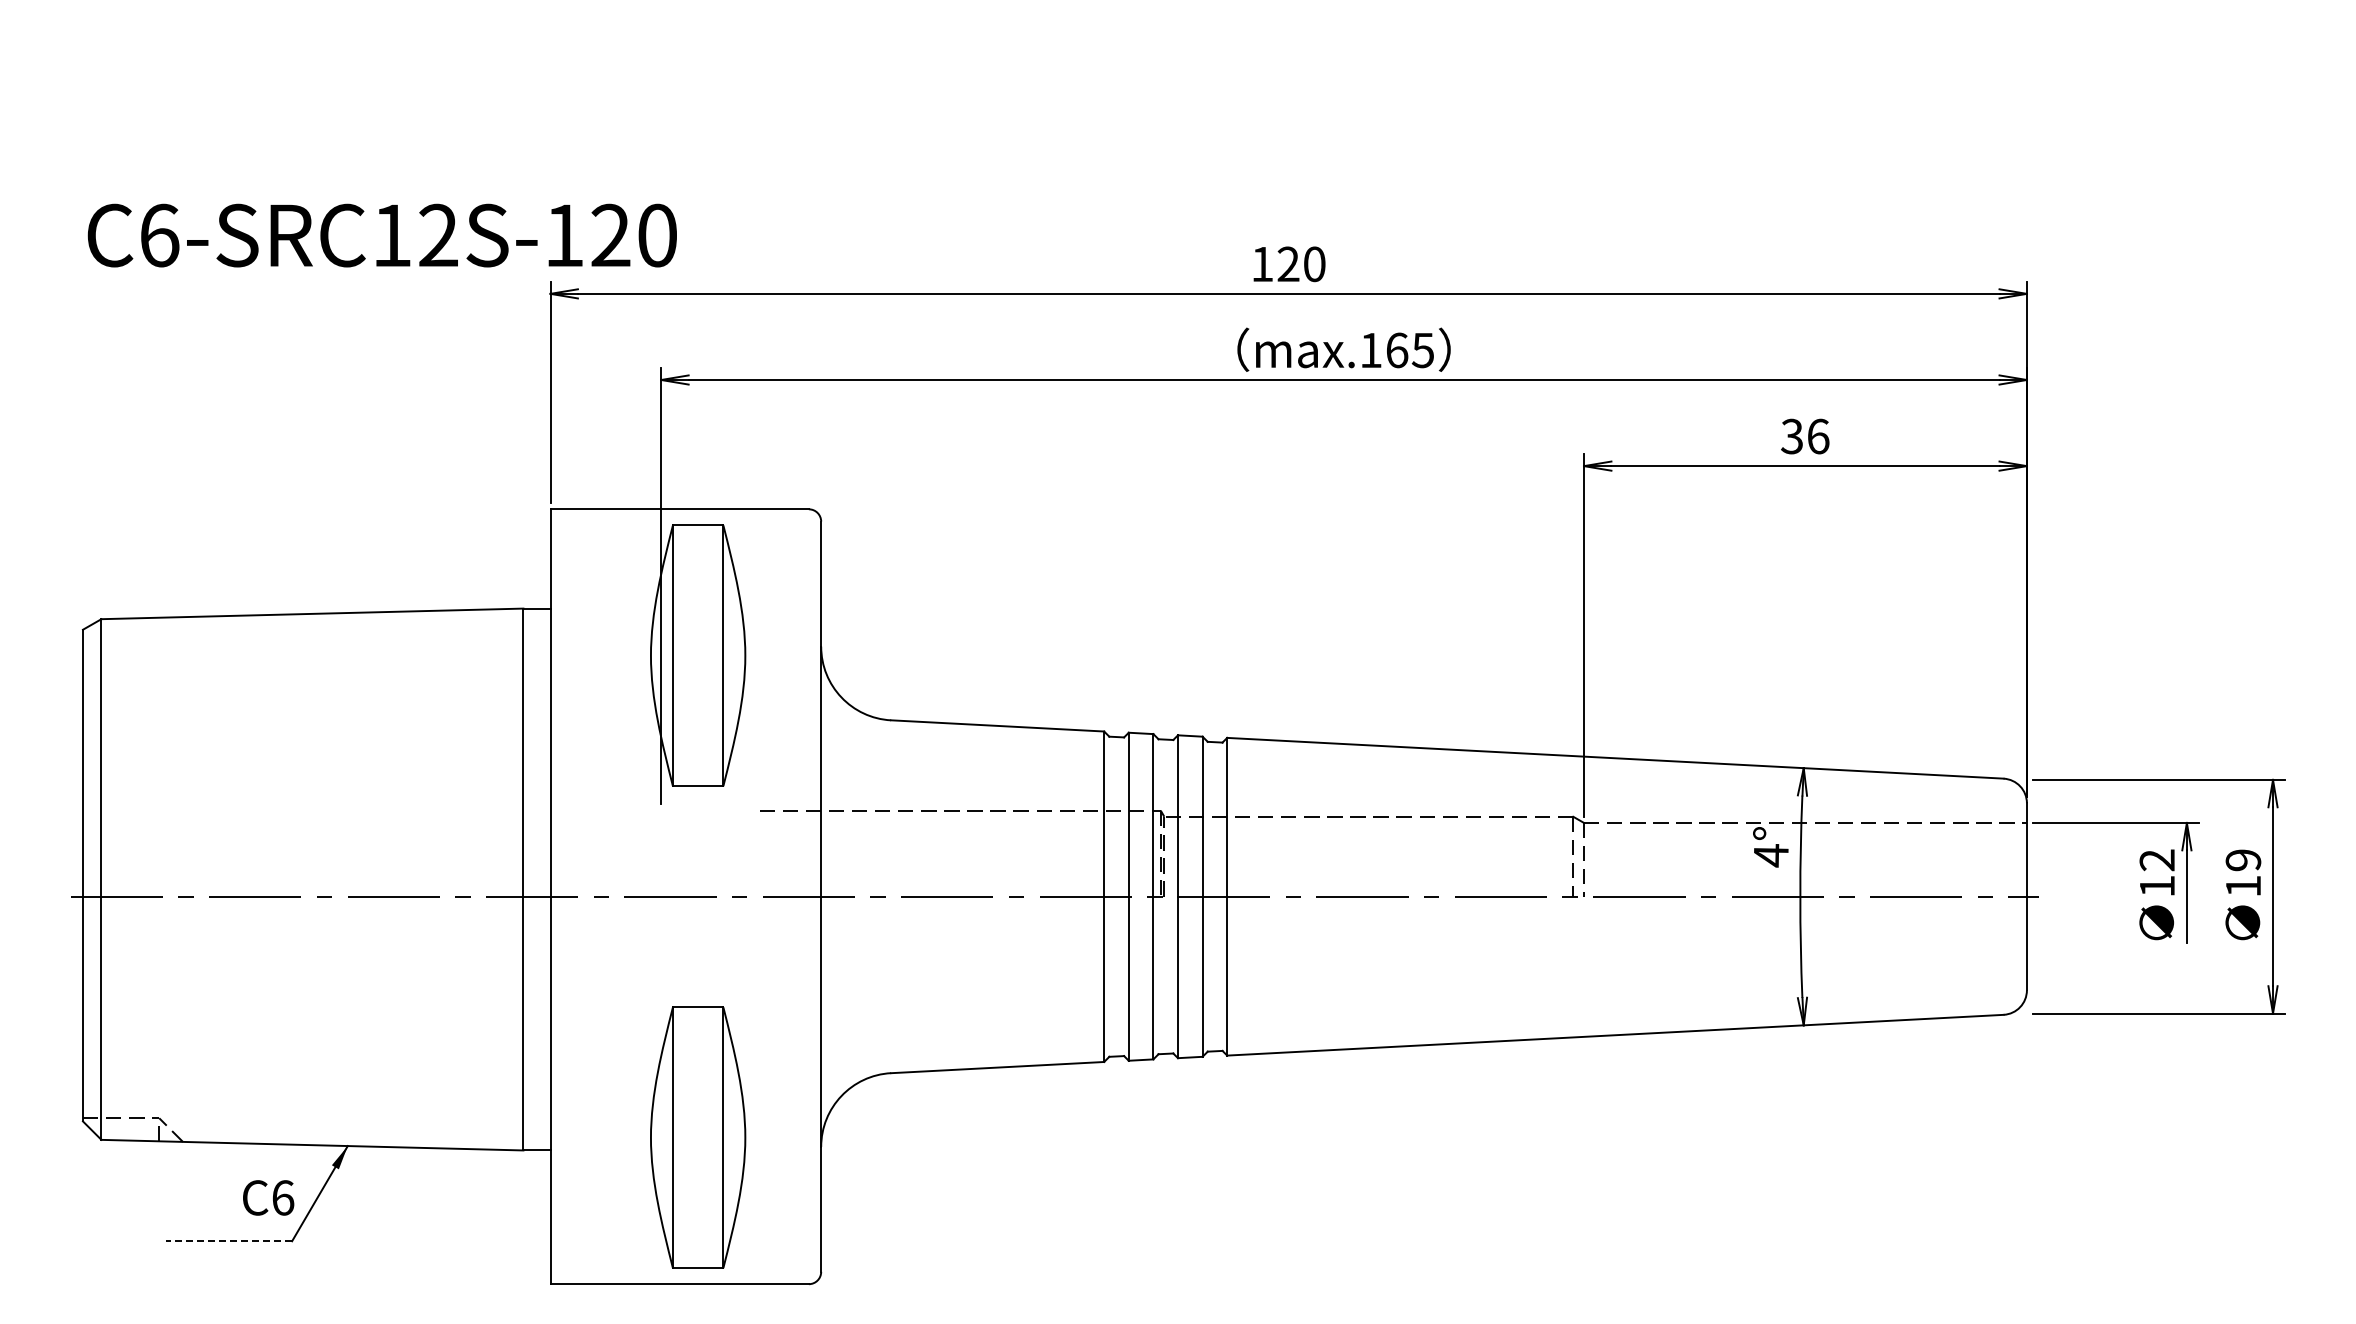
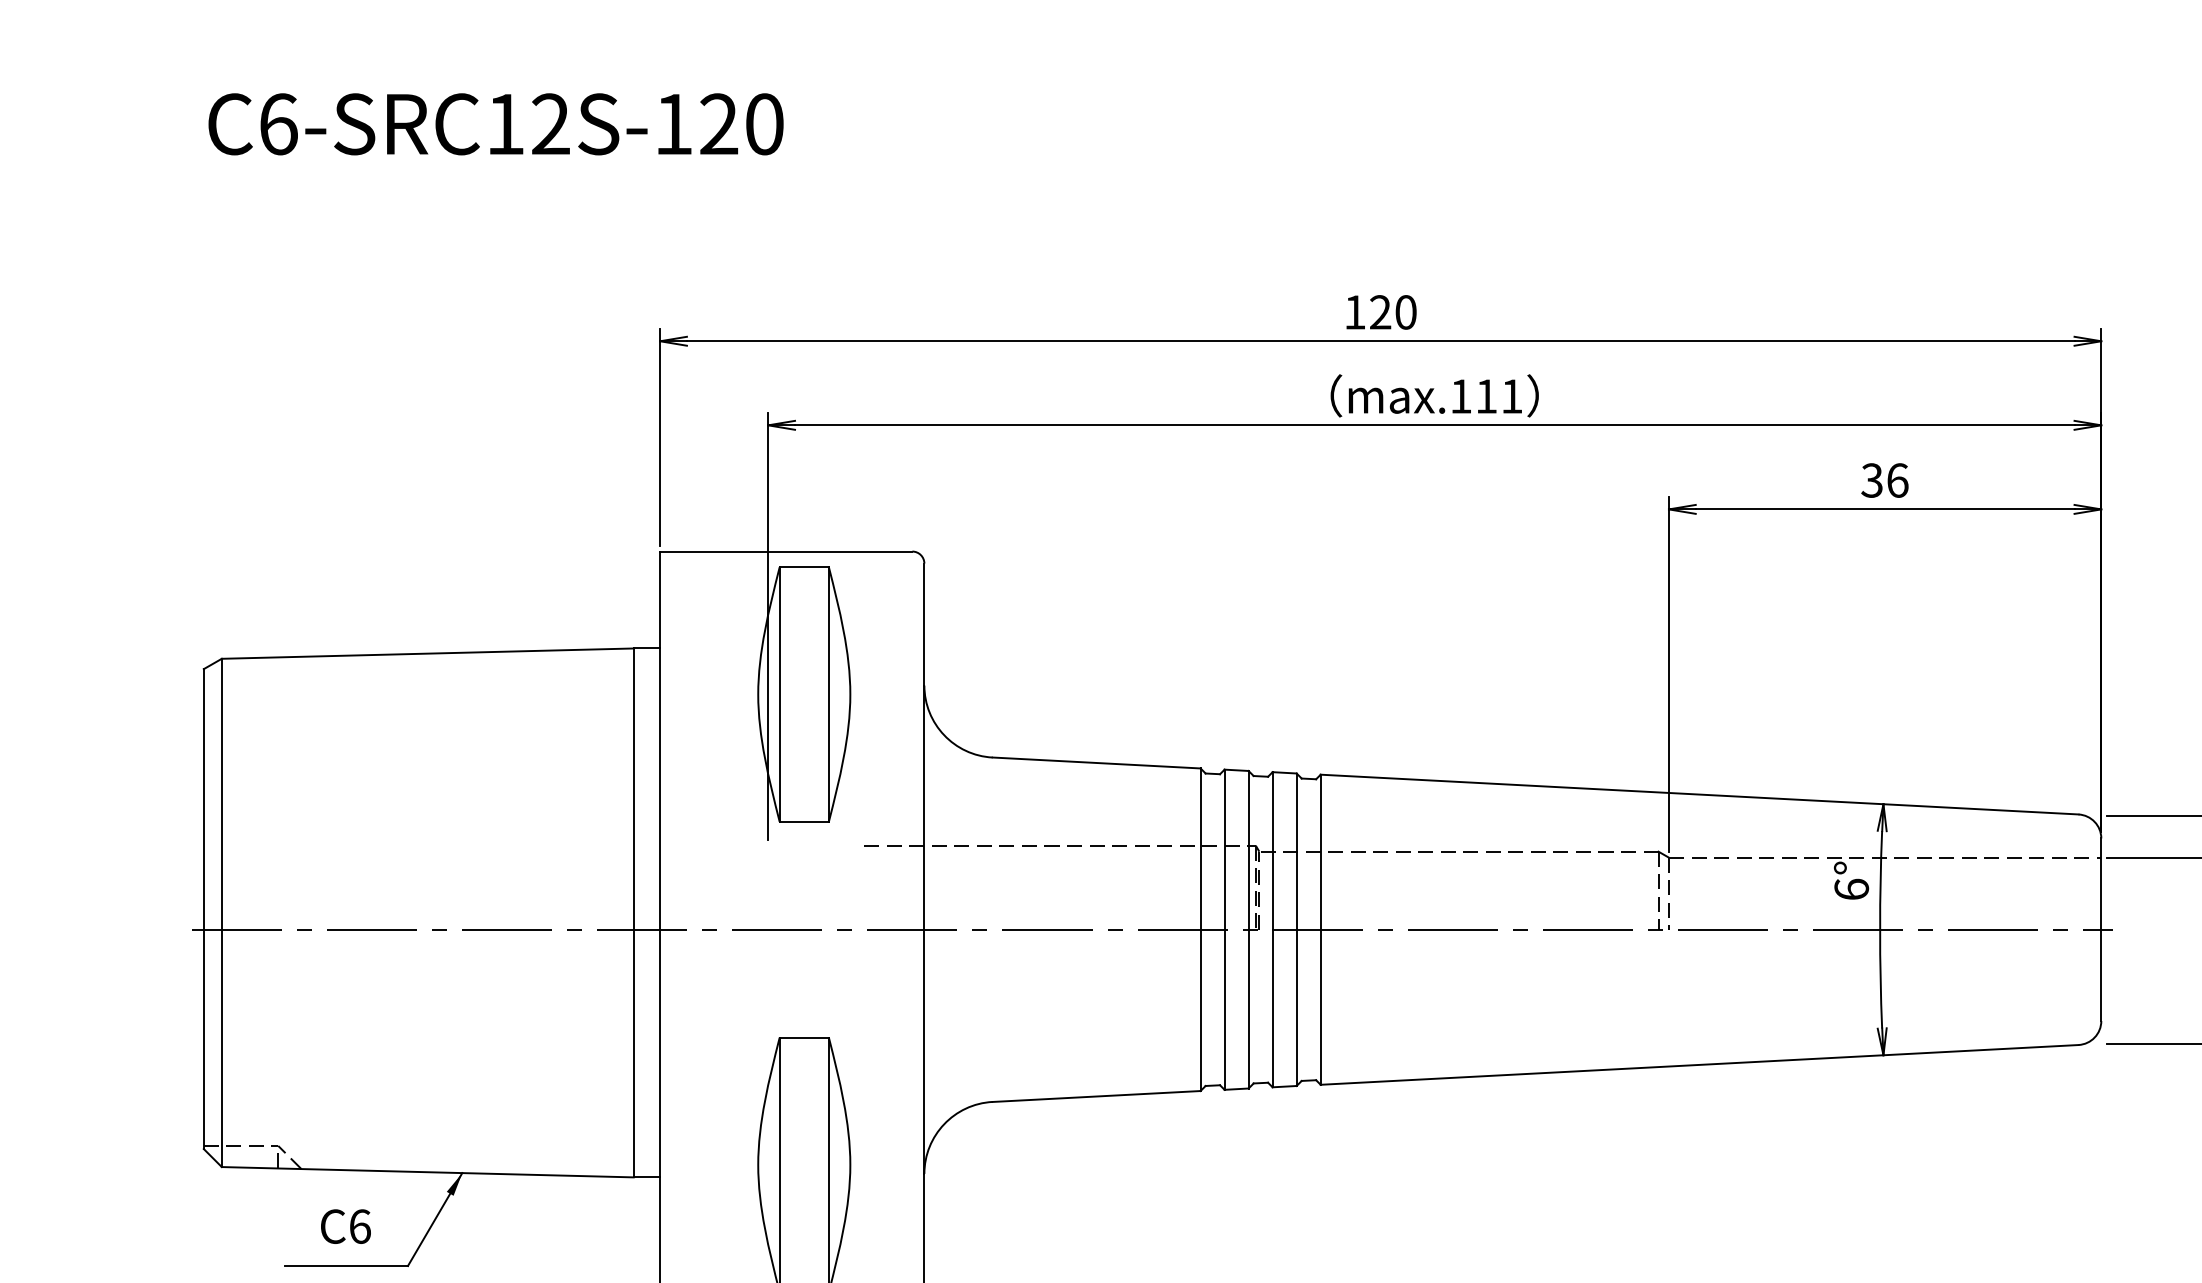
text: (381, 235) -> (495, 124), moved
text: (1410, 350) -> (1499, 396), max.165 -> max.111
text: (1770, 855) -> (1851, 889), 4° -> 6°
text: (268, 1197) -> (345, 1226), moved
line: (228, 1241) -> (345, 1266), dashed -> solid

